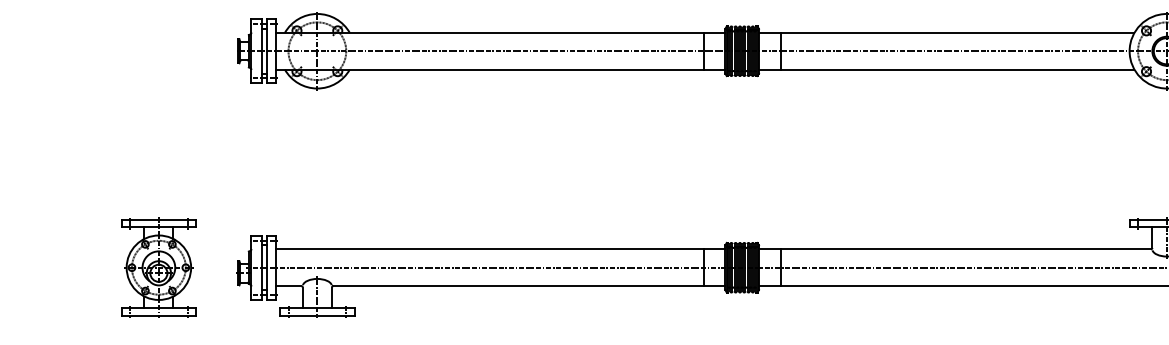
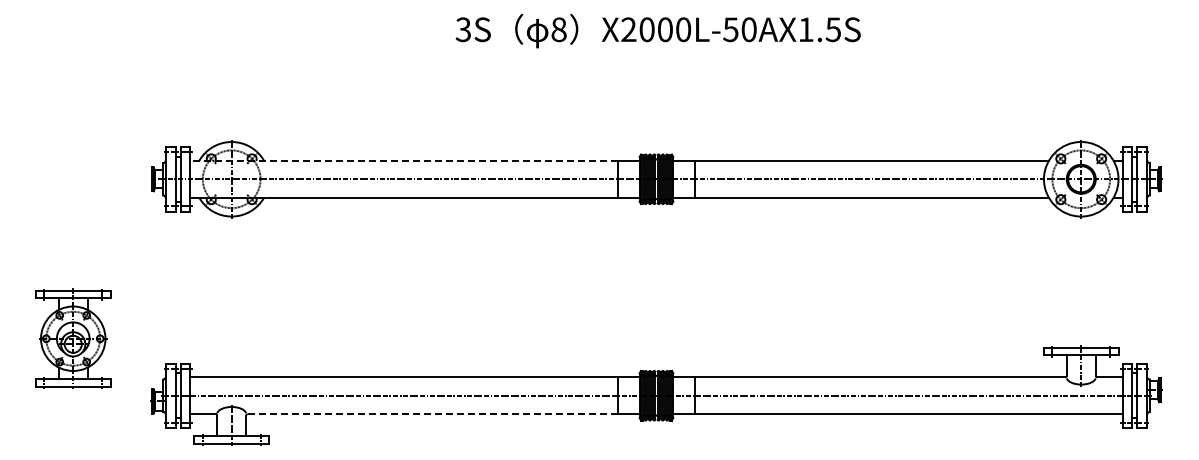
line: (490, 32) -> (404, 160), solid -> dashed
part: (159, 267) -> (73, 338), moved
line: (518, 286) -> (432, 414), solid -> dashed

